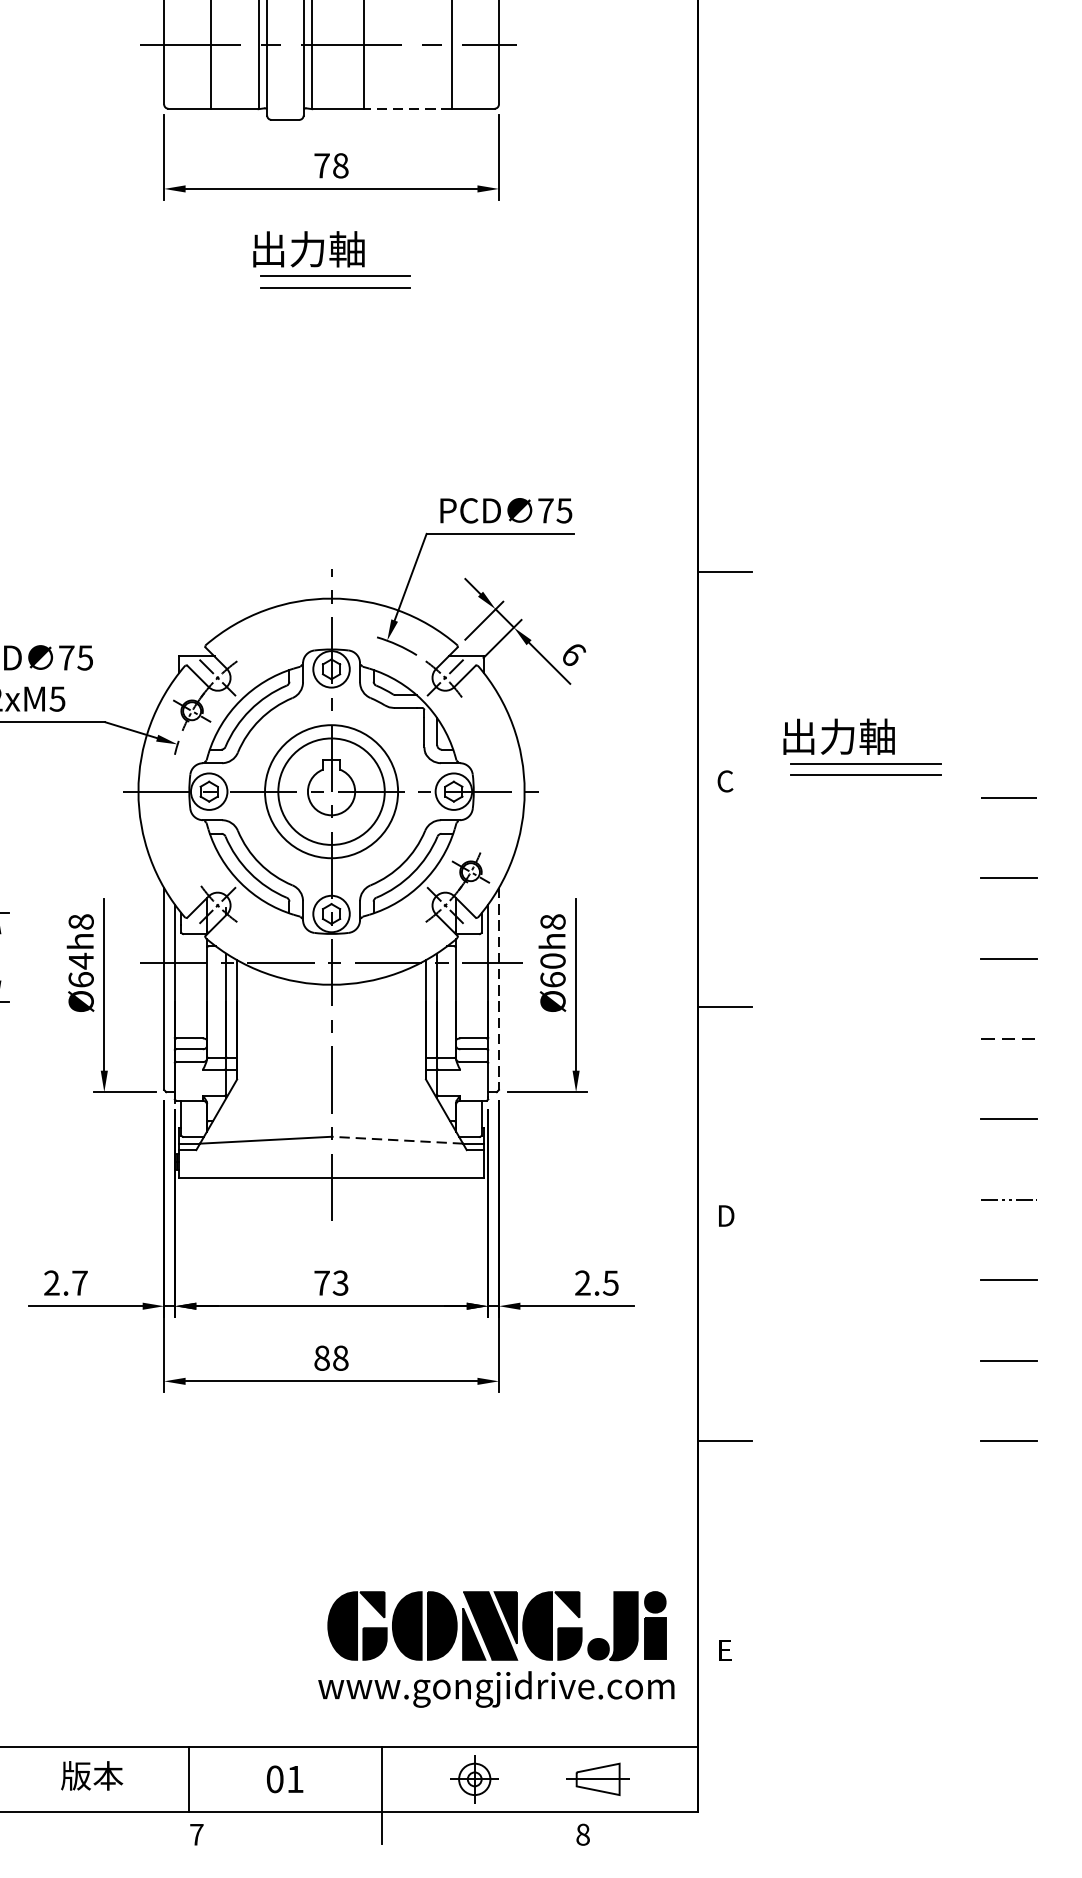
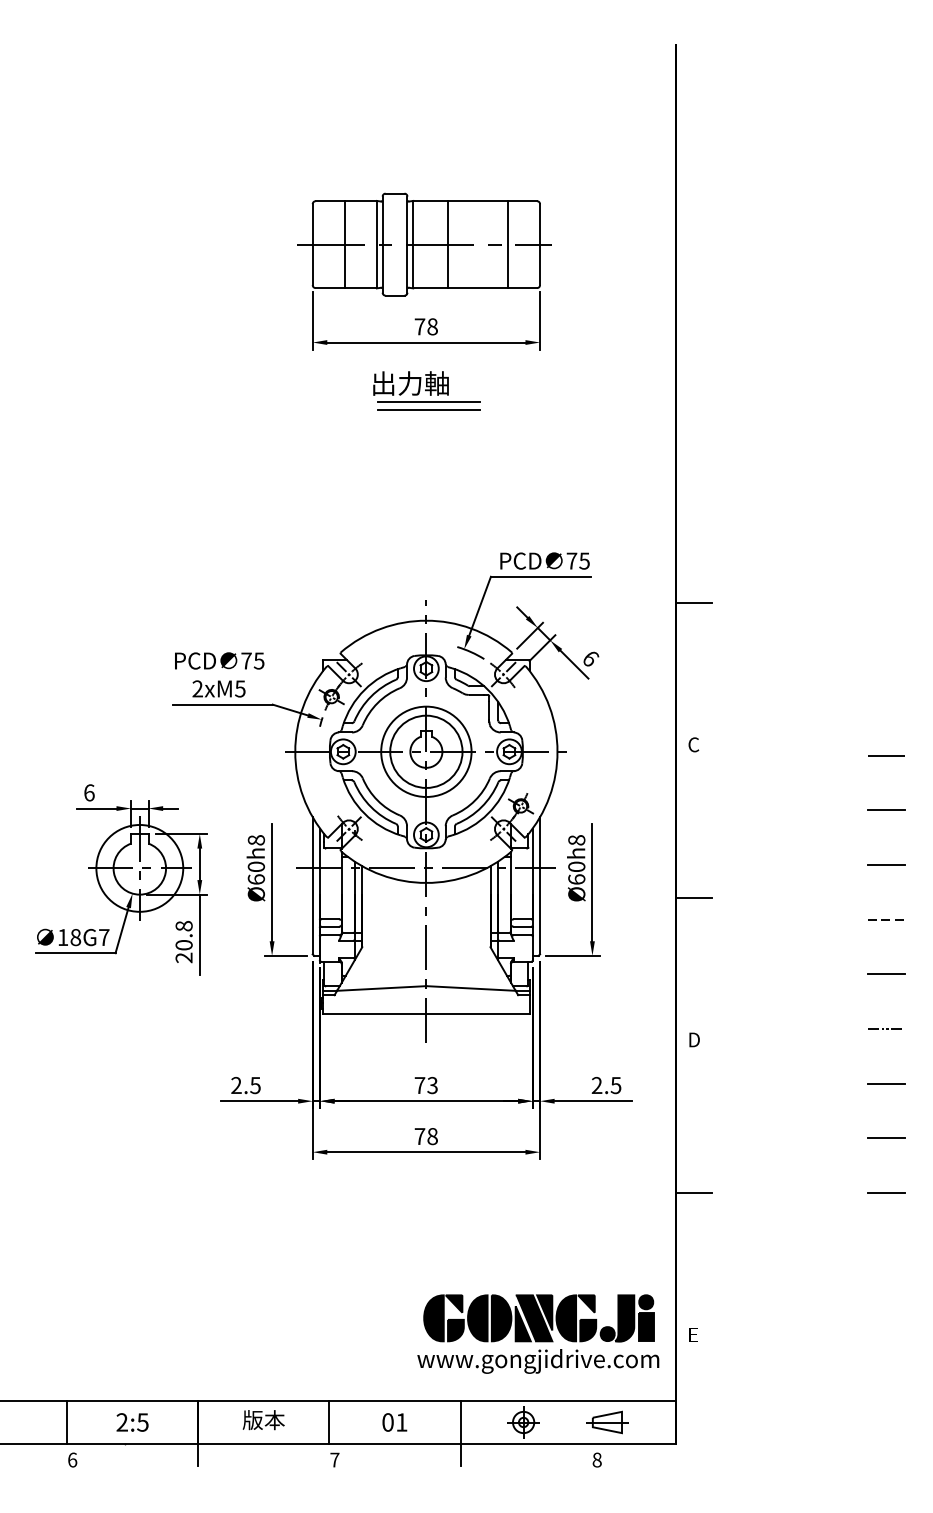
line: (408, 109) -> (478, 288), dashed -> solid
part: (861, 747) -> (786, 721), removed
text: (79, 960) -> (255, 866), Ø64h8 -> Ø60h8
line: (499, 988) -> (540, 885), dashed -> solid
line: (397, 1140) -> (471, 988), dashed -> solid
text: (79, 1283) -> (255, 1085), 2.7 -> 2.5
text: (321, 1358) -> (419, 1136), 88 -> 78

